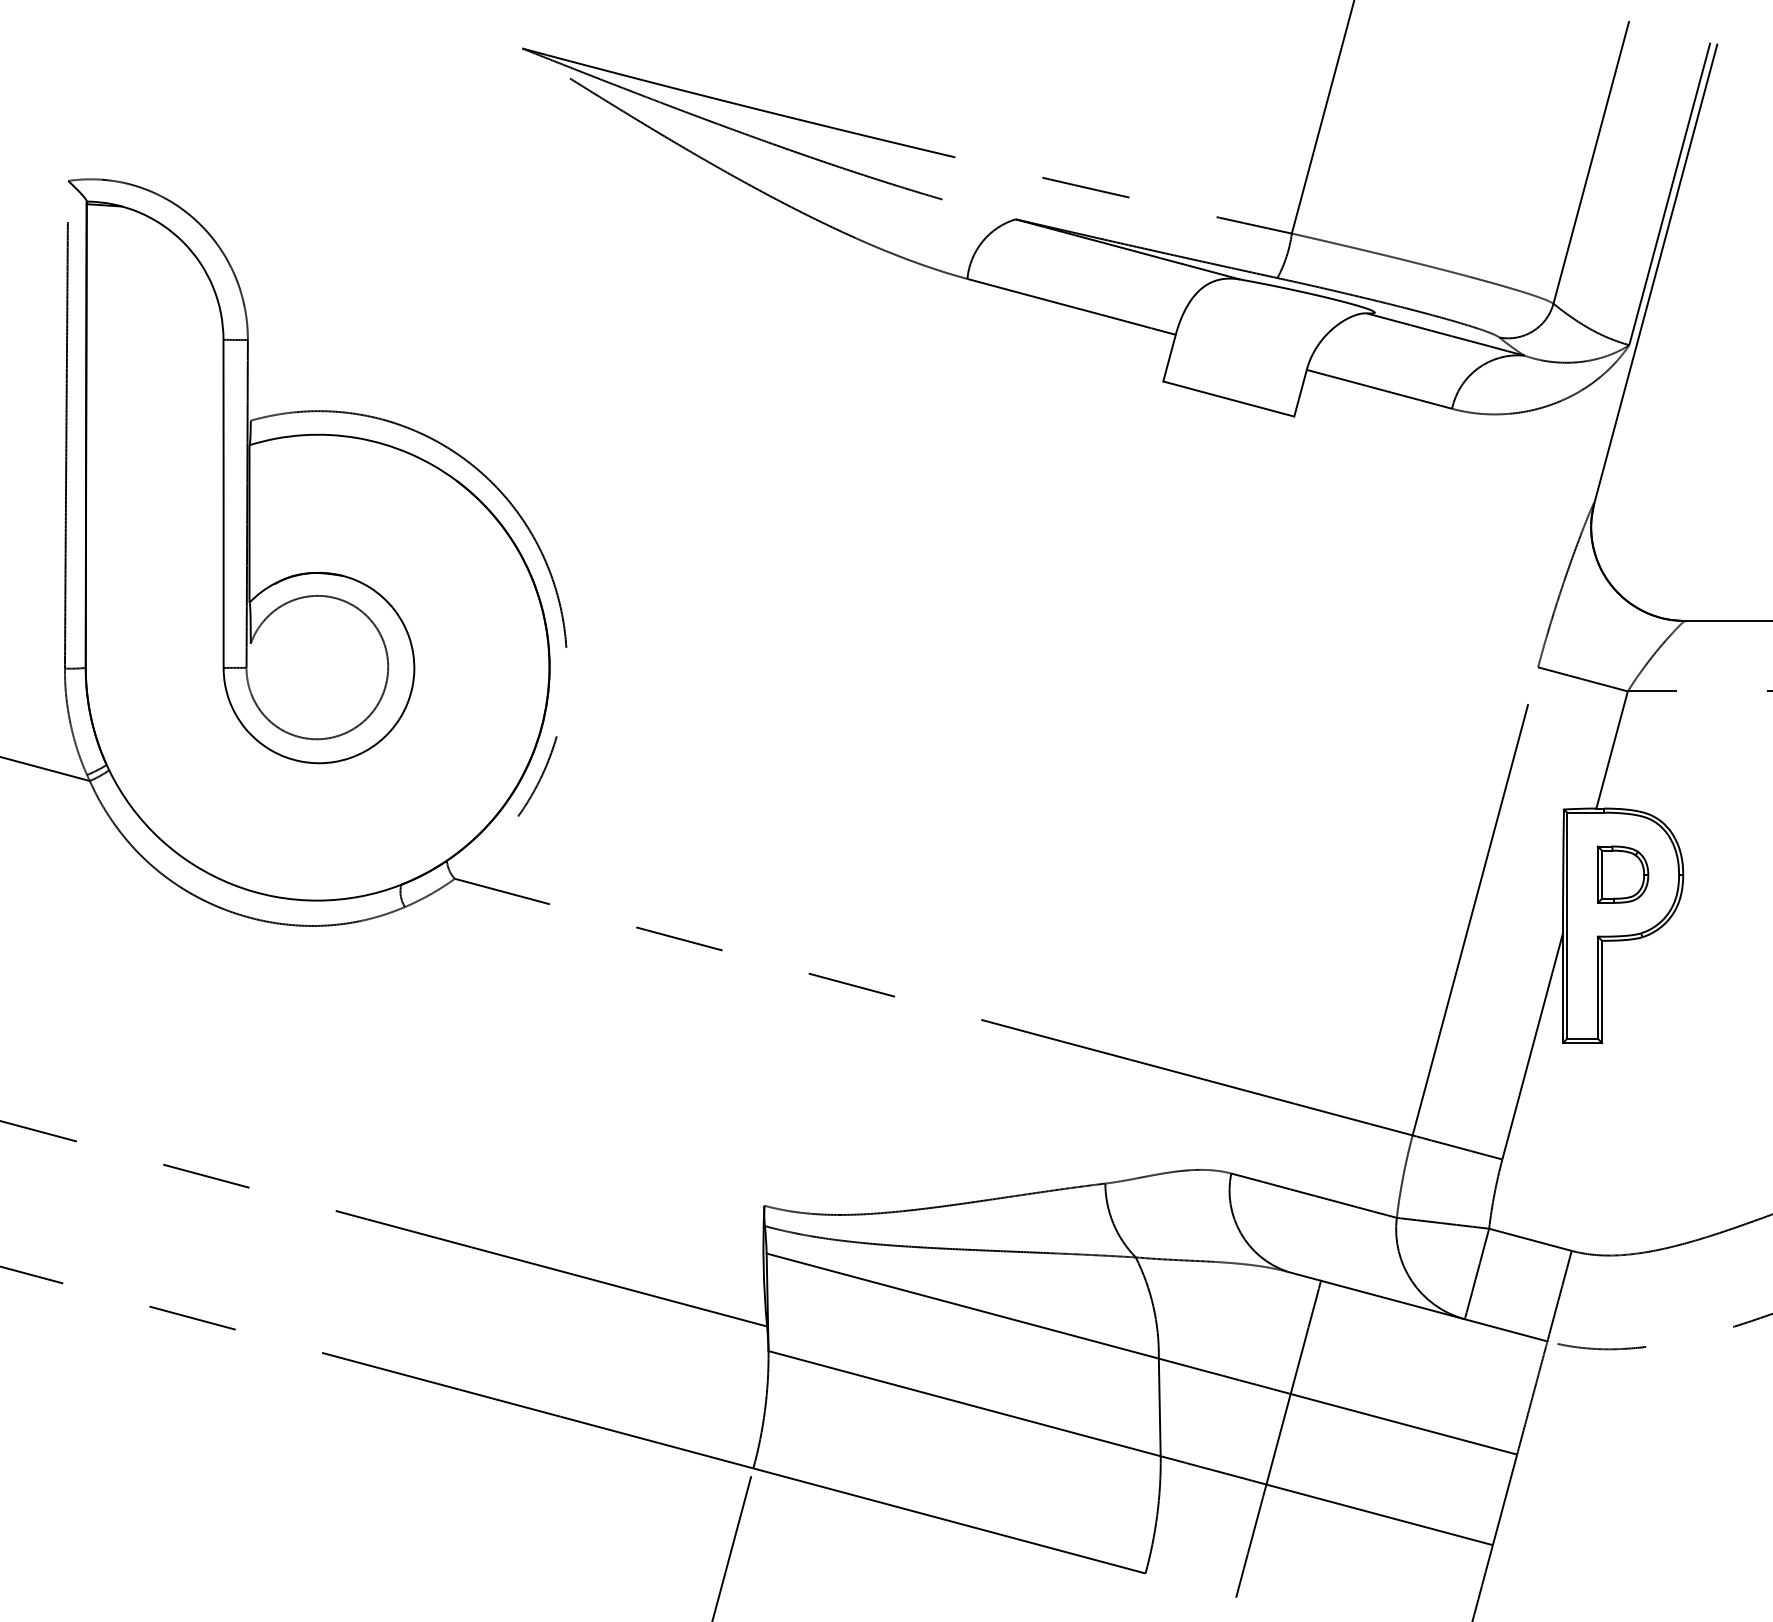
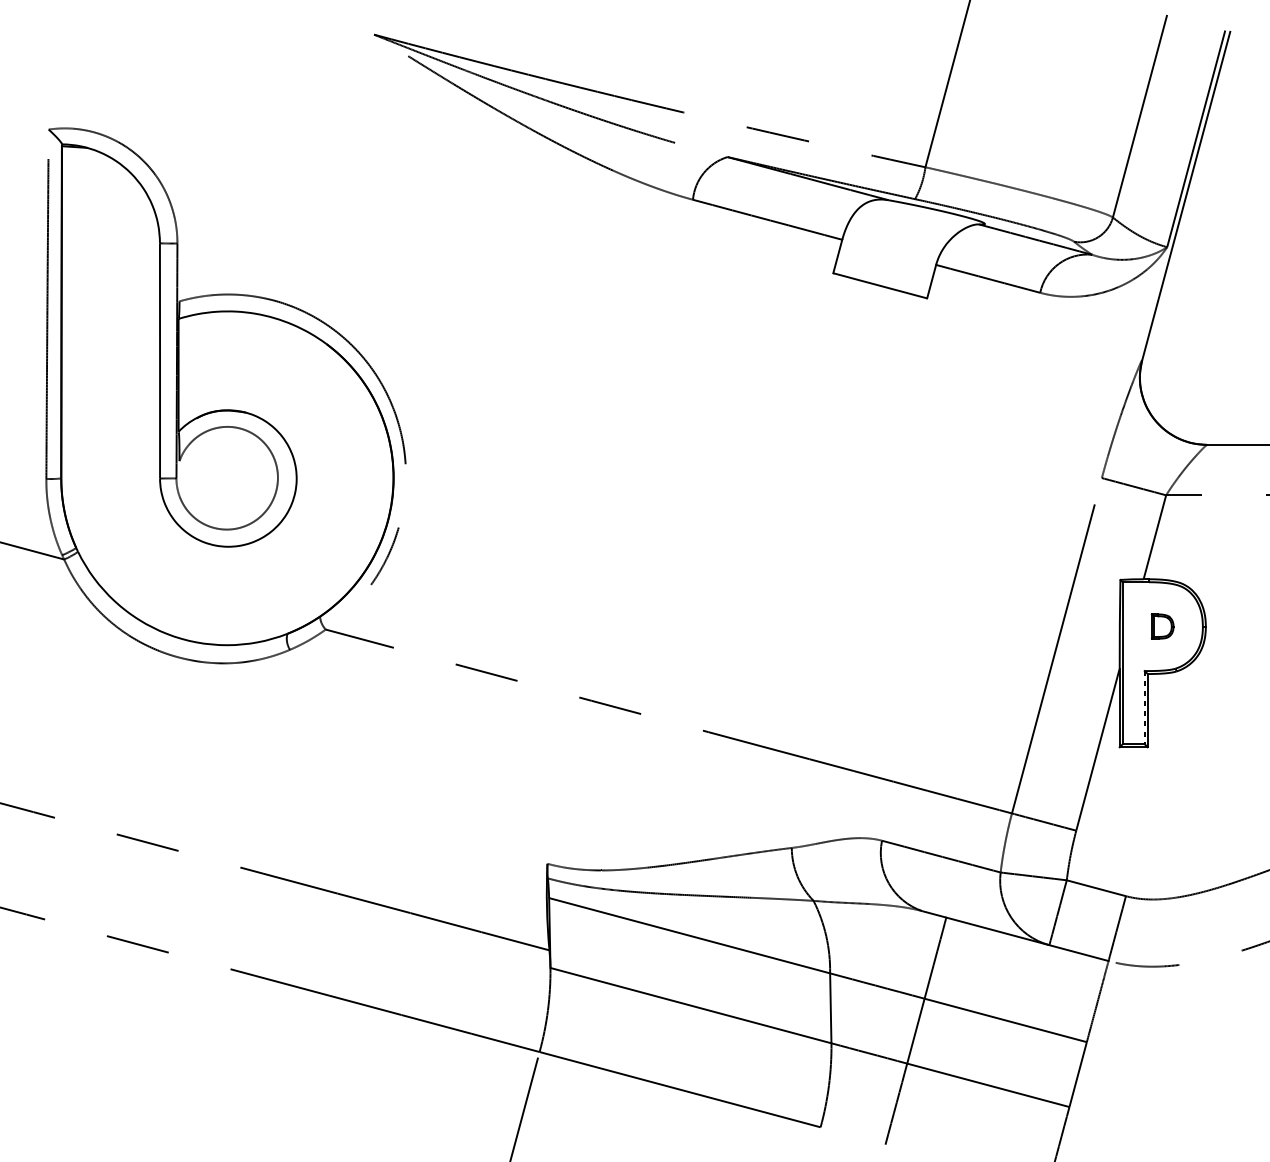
part: (1622, 874) -> (1162, 626), size x0.6
line: (1597, 988) -> (1144, 708), solid -> dashed

